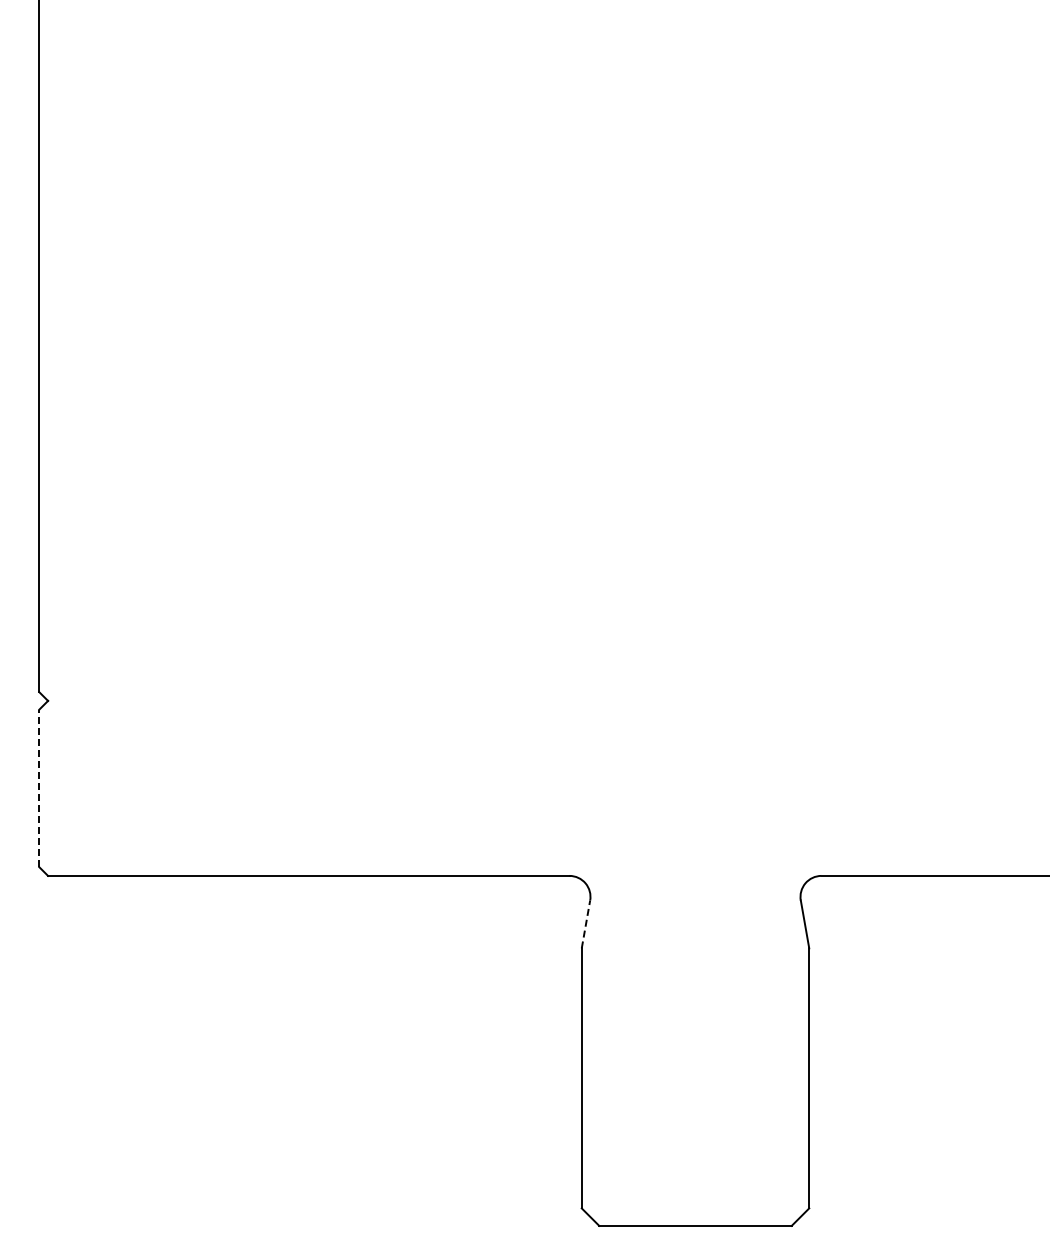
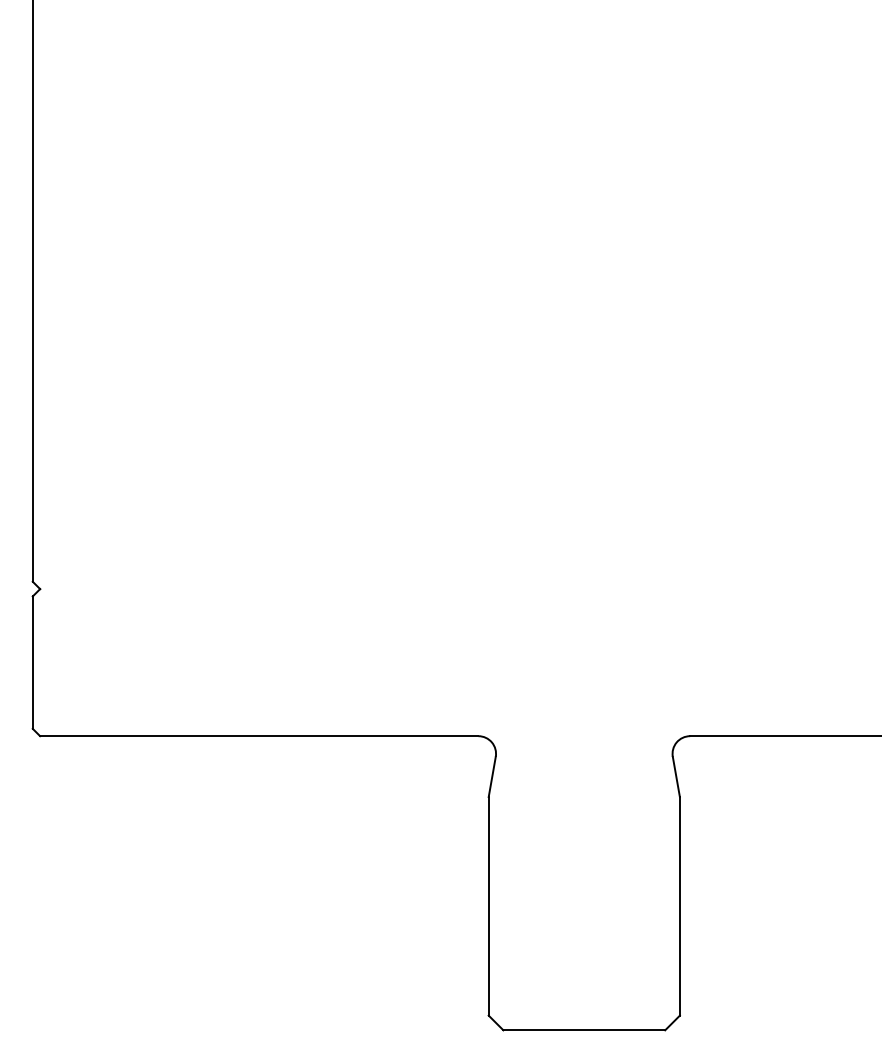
line: (39, 788) -> (32, 662), dashed -> solid
line: (586, 923) -> (492, 776), dashed -> solid

